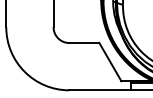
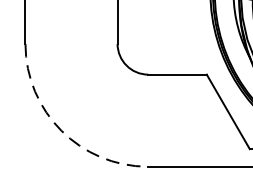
arc: (24, 71) -> (60, 130), solid -> dashed

